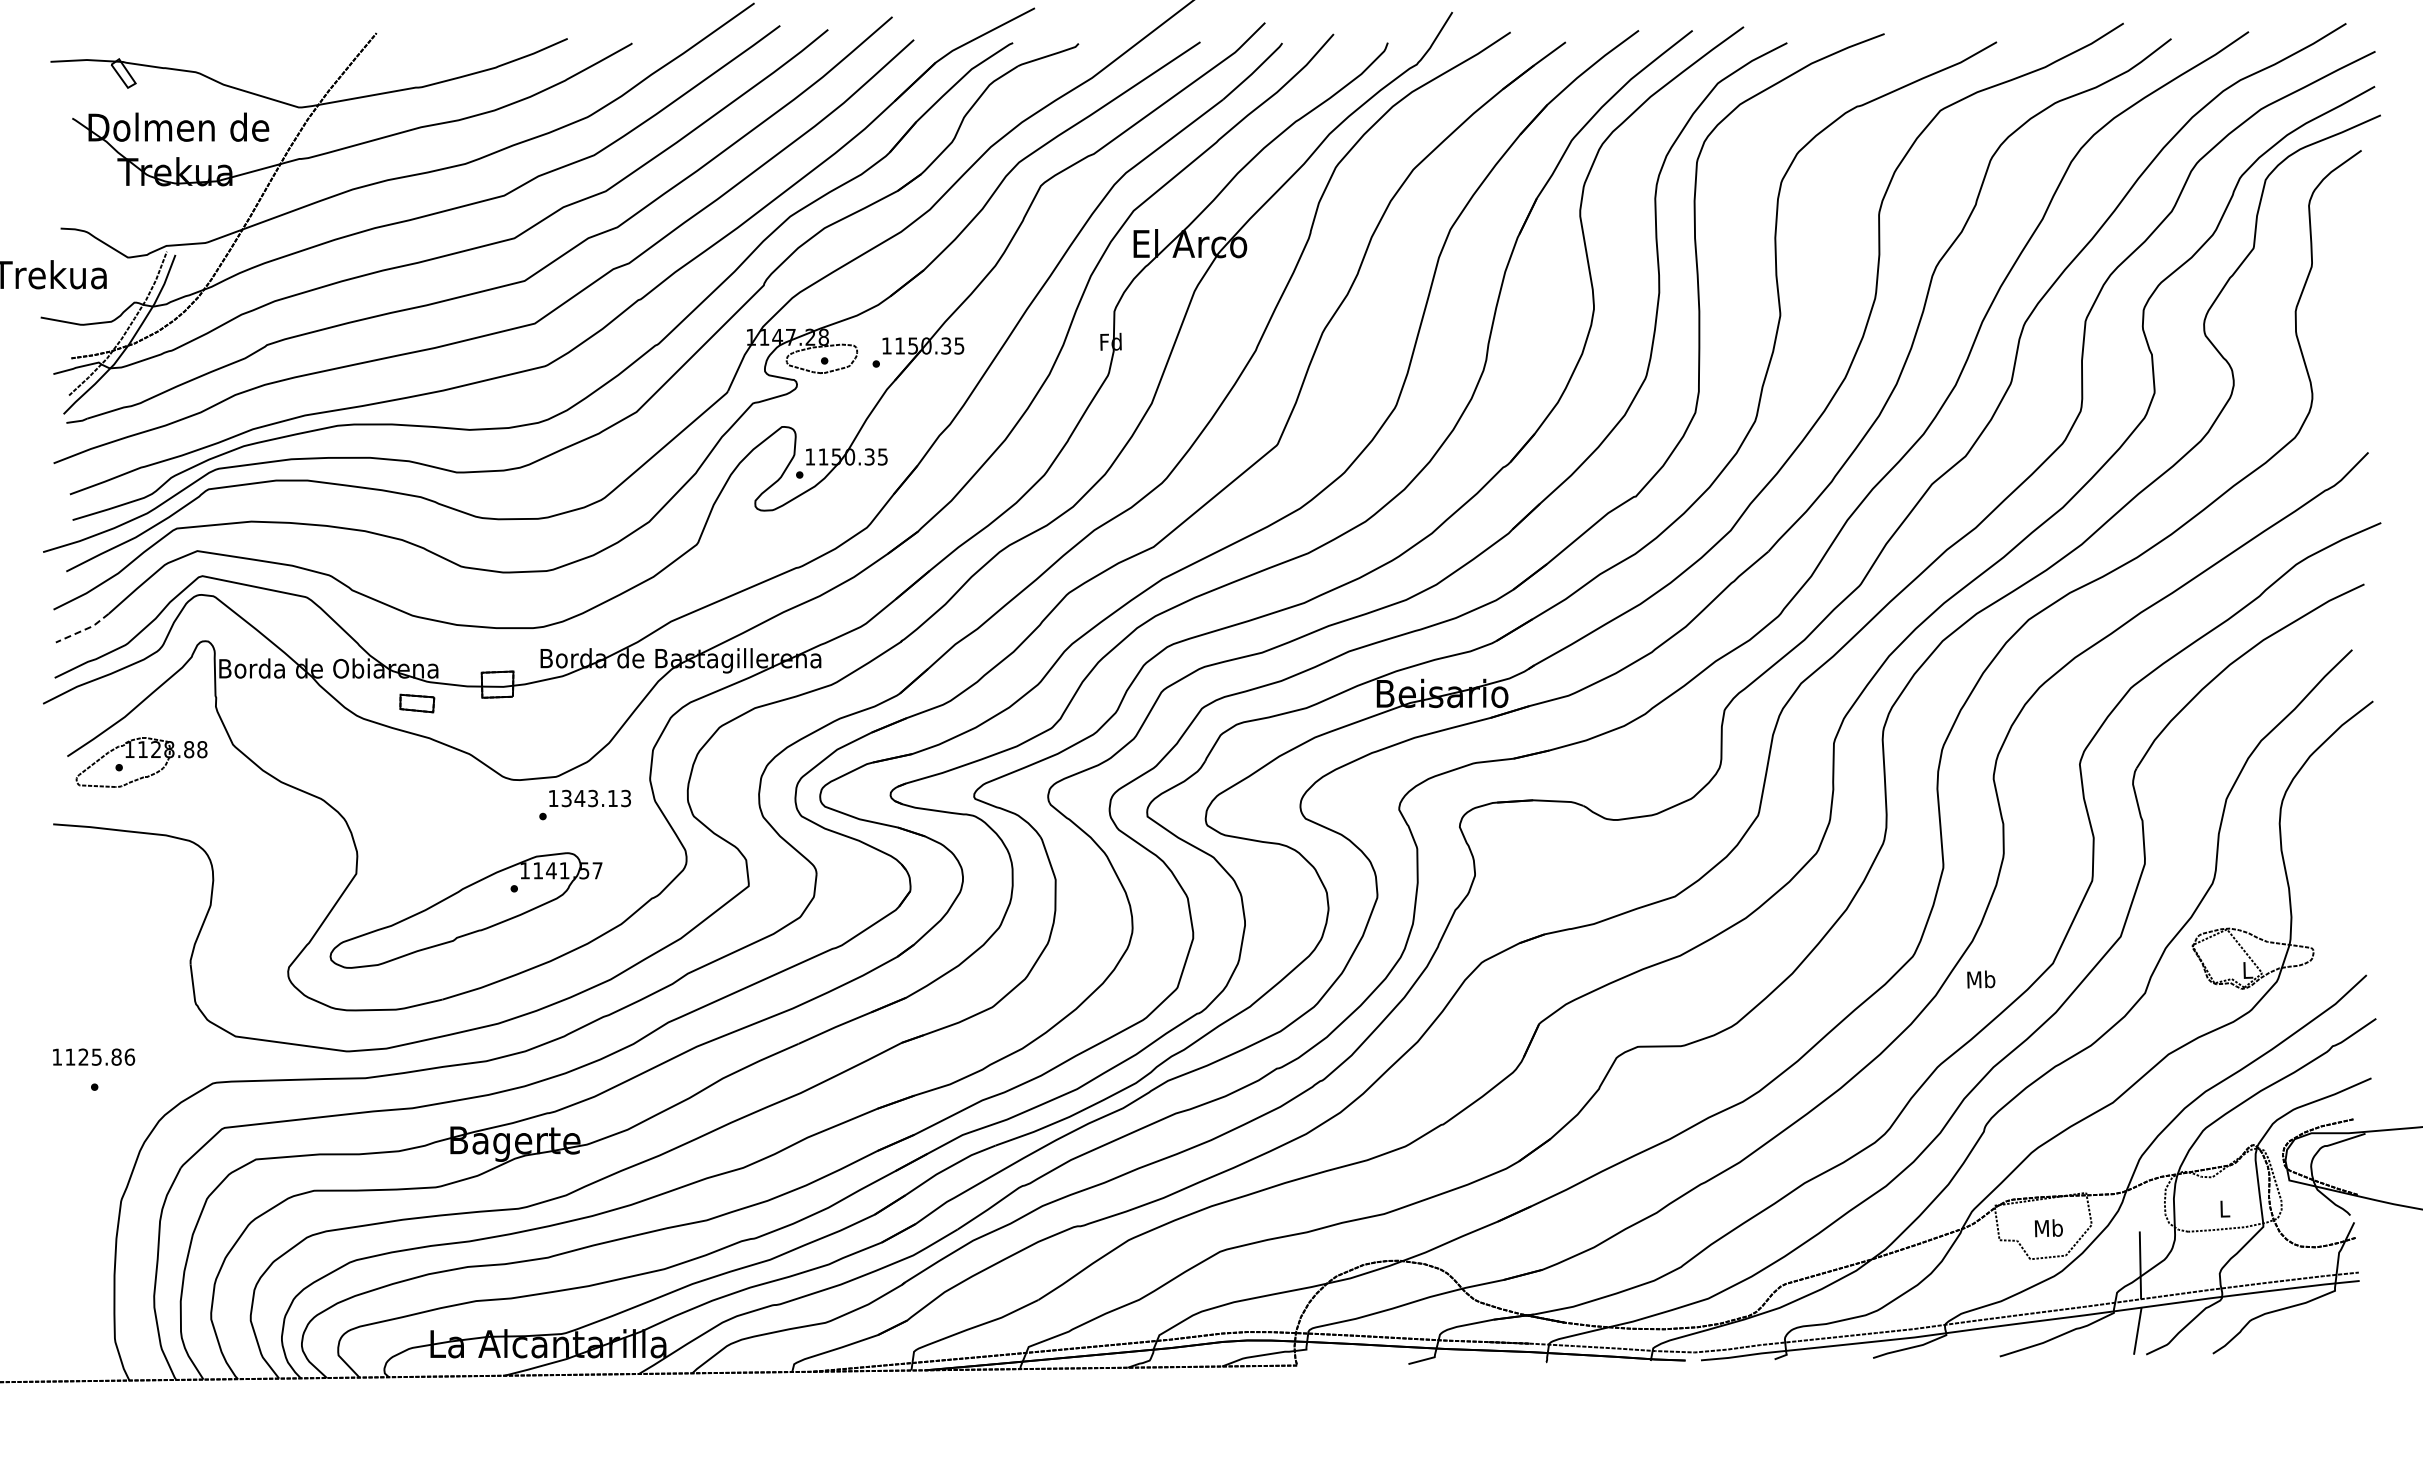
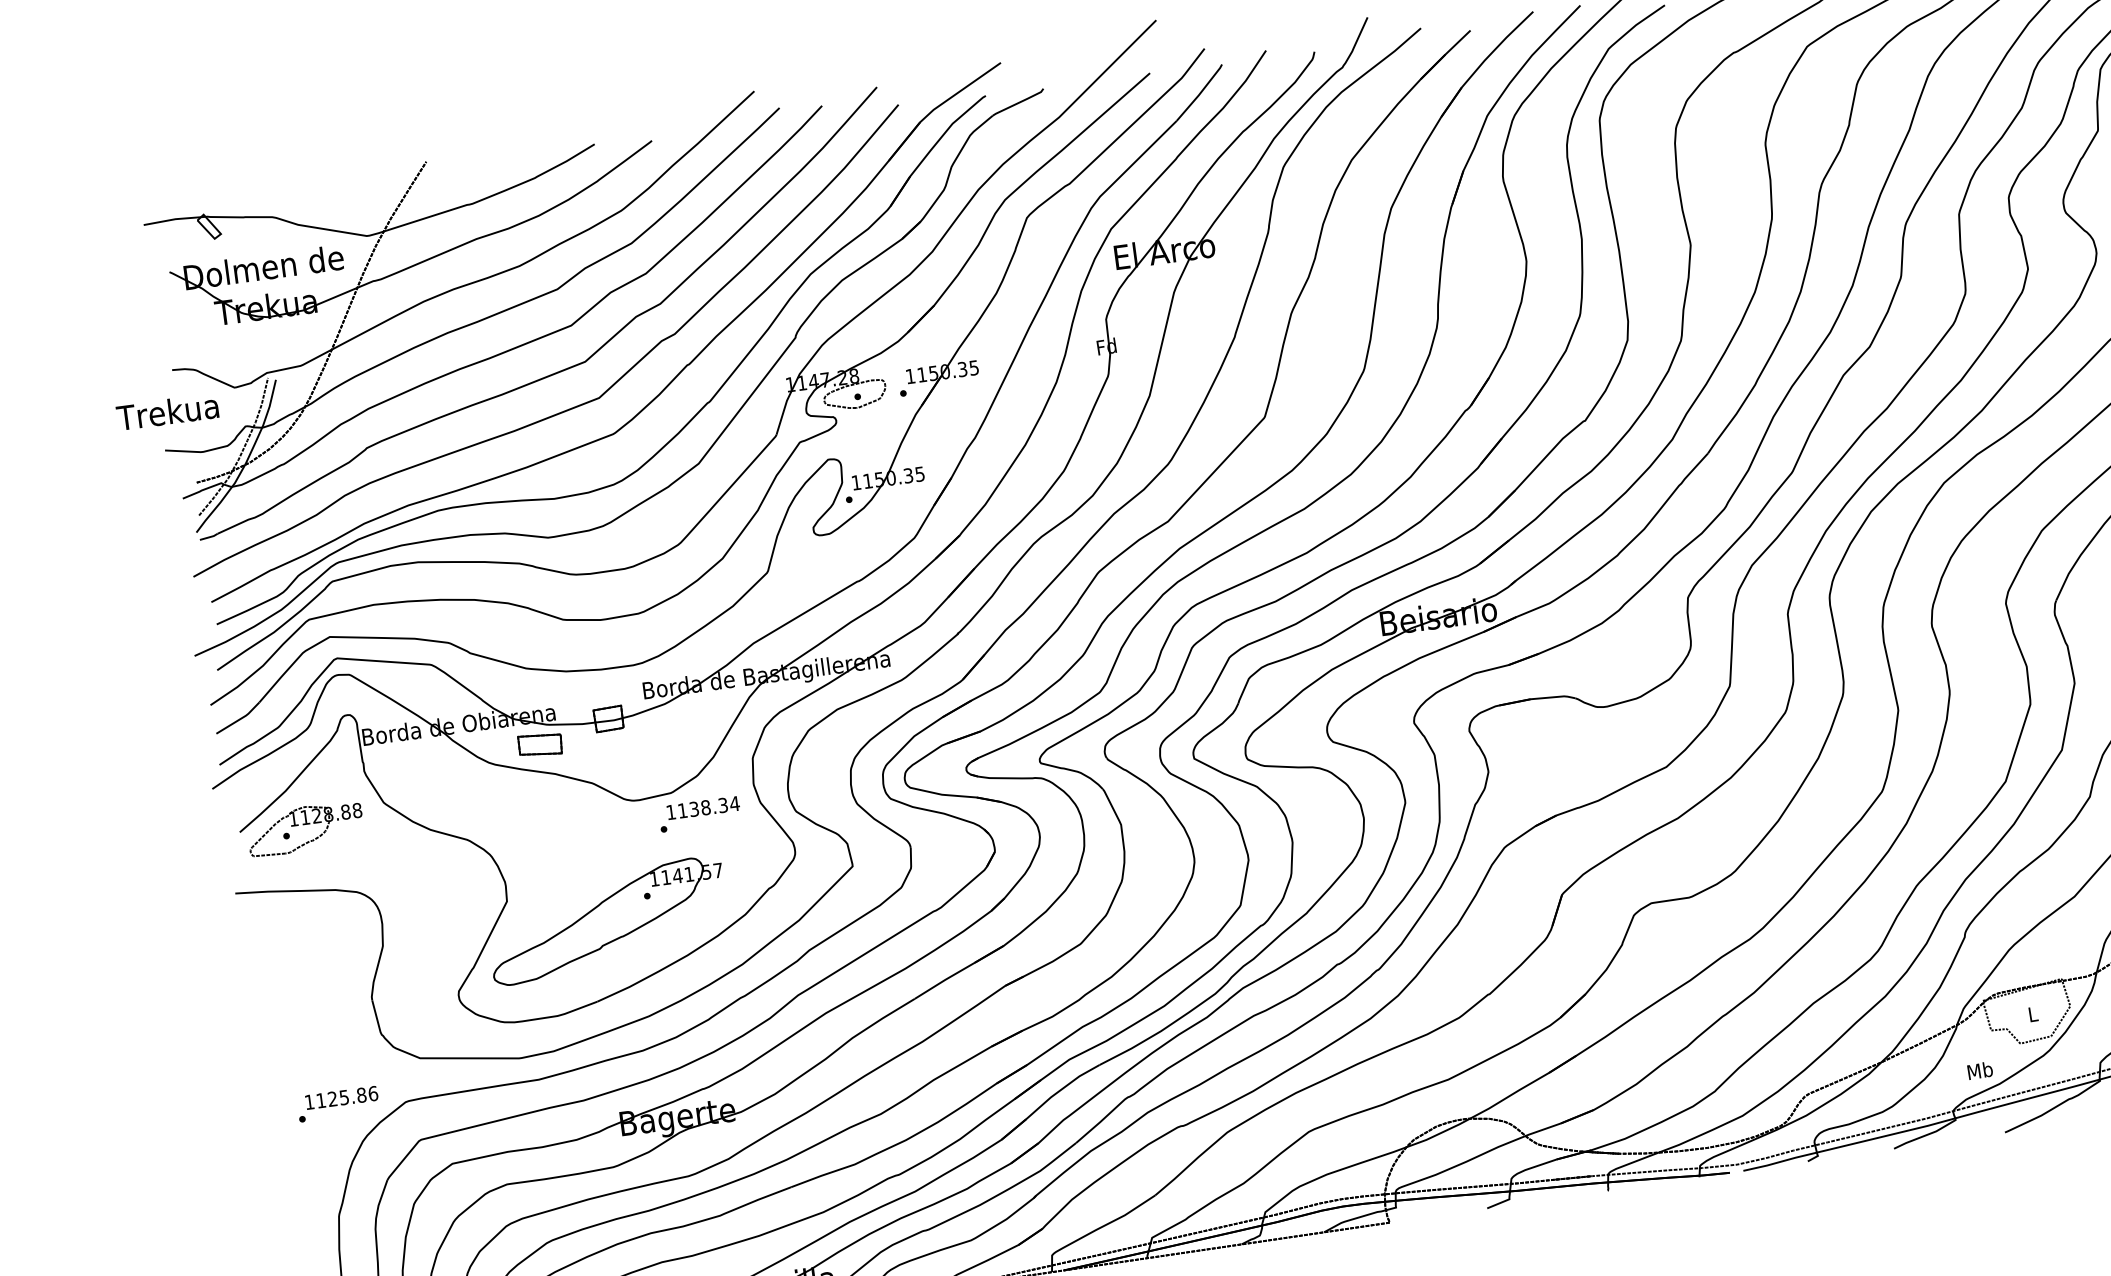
line: (84, 629) -> (239, 718), dashed -> solid
part: (417, 703) -> (540, 744), size x1.43
text: (596, 798) -> (708, 807), 1343.13 -> 1138.34
text: (1981, 979) -> (1980, 1070), moved
text: (94, 1056) -> (342, 1097), moved
text: (2048, 1228) -> (2032, 1014), Mb -> L

